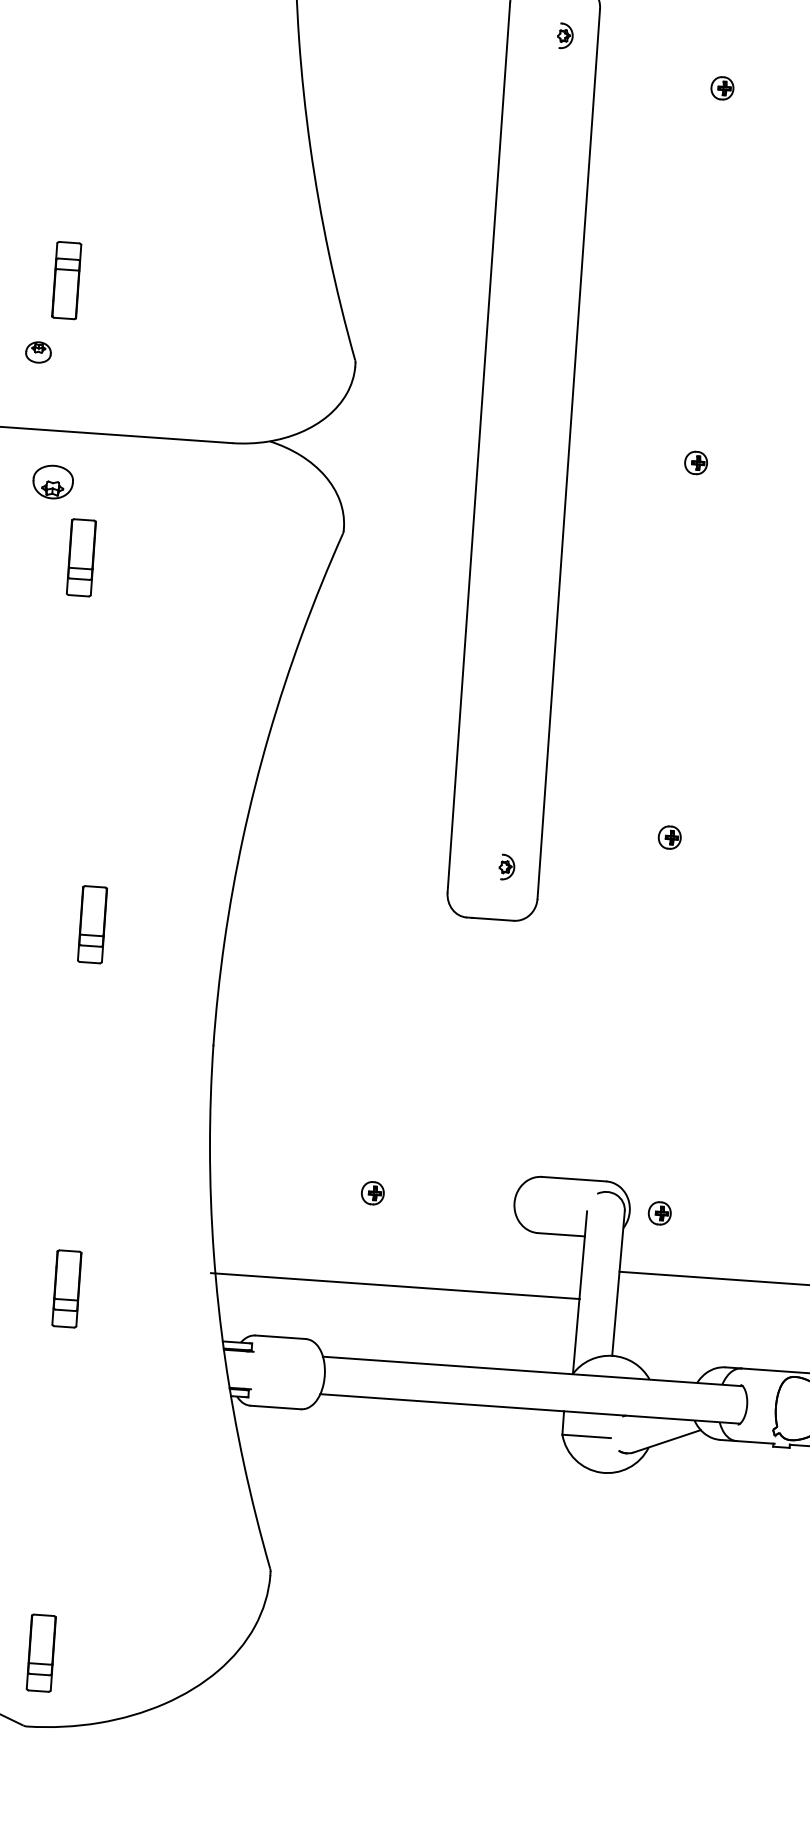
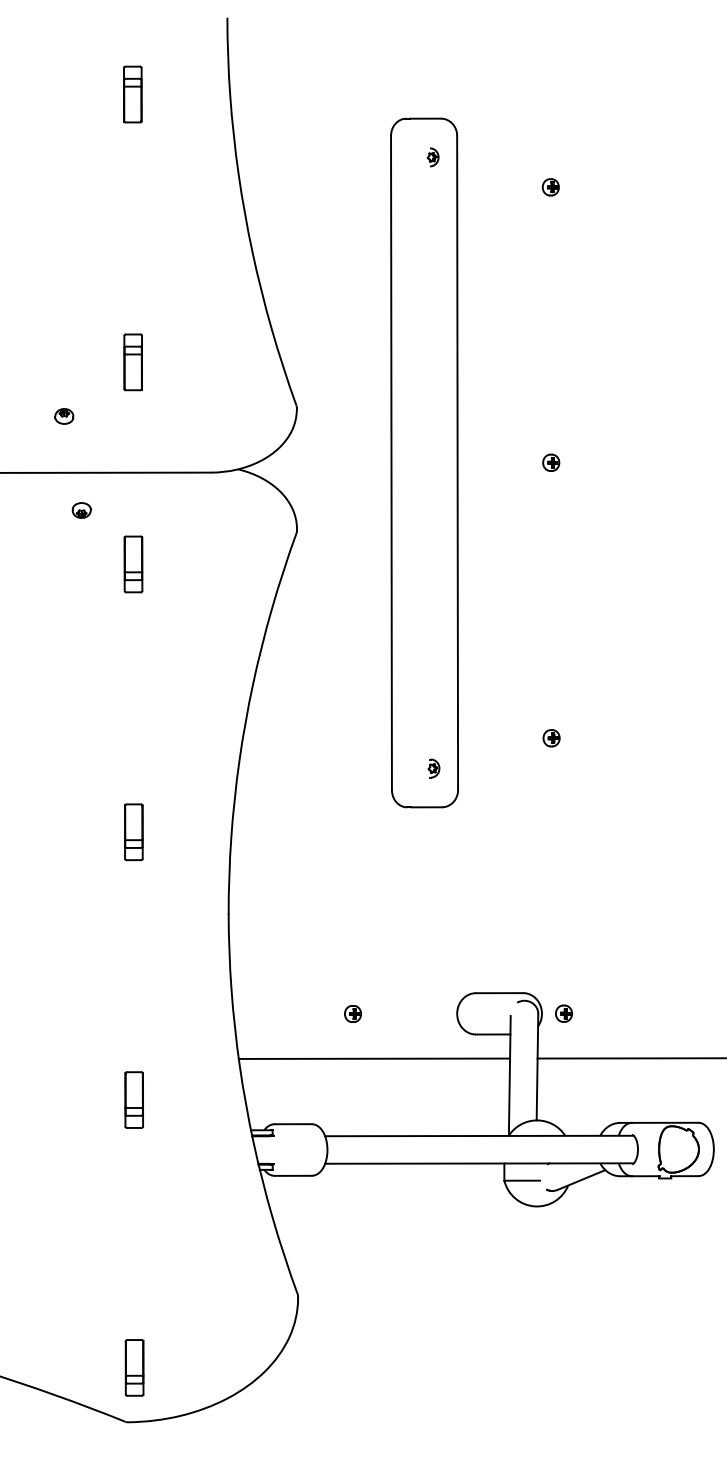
part: (65, 280) -> (132, 362), moved
part: (52, 482) -> (81, 510), size x0.62
part: (81, 557) -> (133, 564), moved
line: (395, 1285) -> (374, 1058), moved

